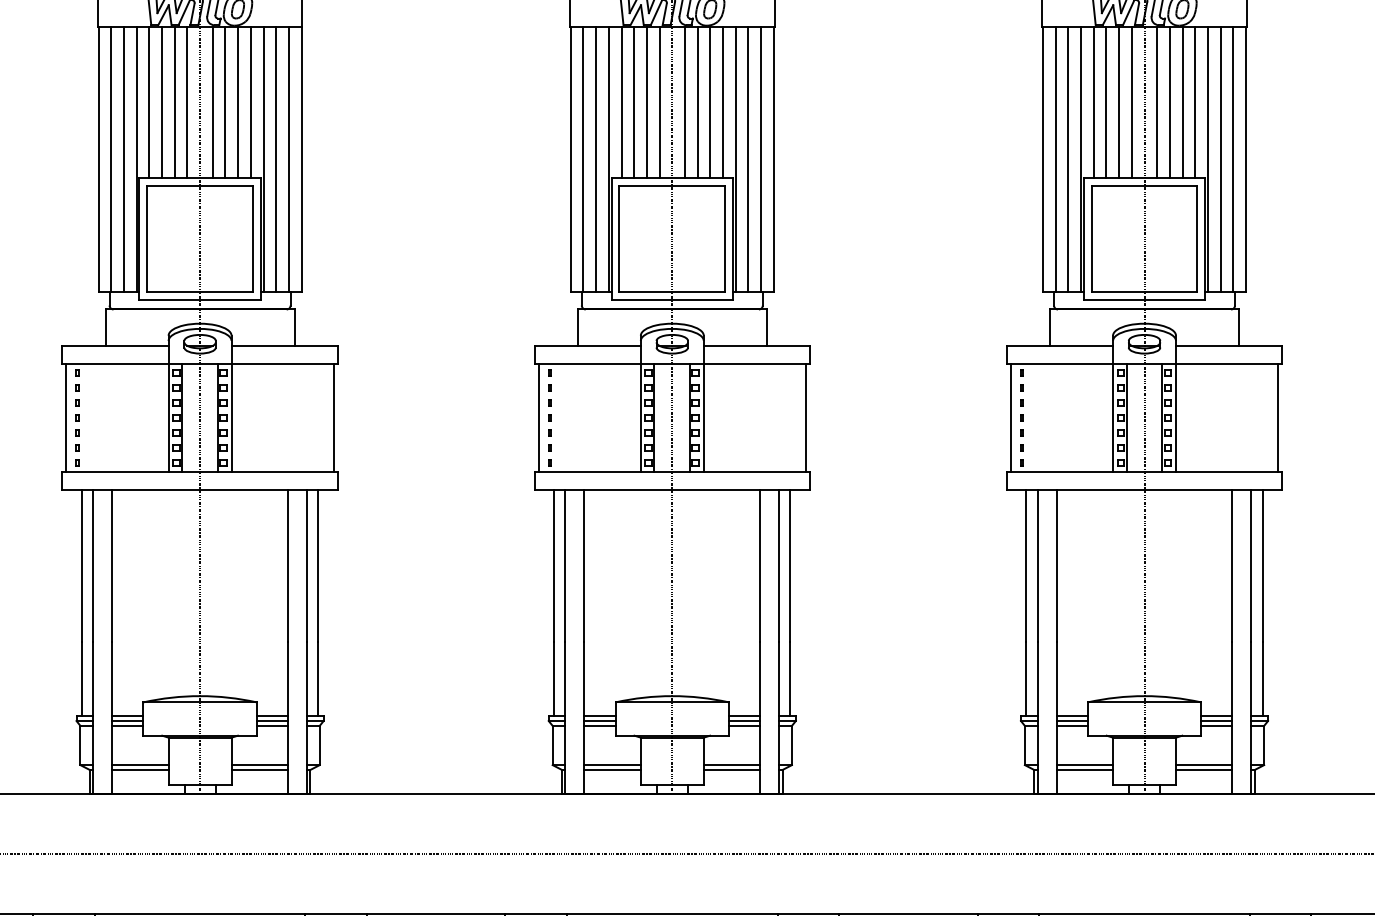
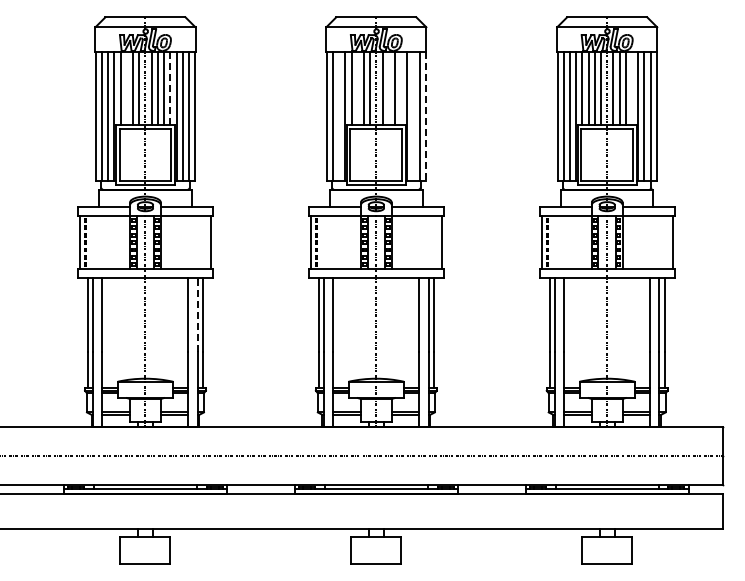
line: (161, 102) -> (126, 88), removed
line: (251, 102) -> (170, 88), solid -> dashed
line: (633, 102) -> (357, 88), removed
line: (697, 102) -> (388, 88), removed
line: (723, 102) -> (401, 88), removed
line: (1196, 102) -> (632, 88), removed
line: (596, 159) -> (339, 116), removed
line: (748, 159) -> (413, 116), removed
line: (772, 159) -> (425, 116), solid -> dashed
line: (306, 564) -> (197, 314), solid -> dashed

